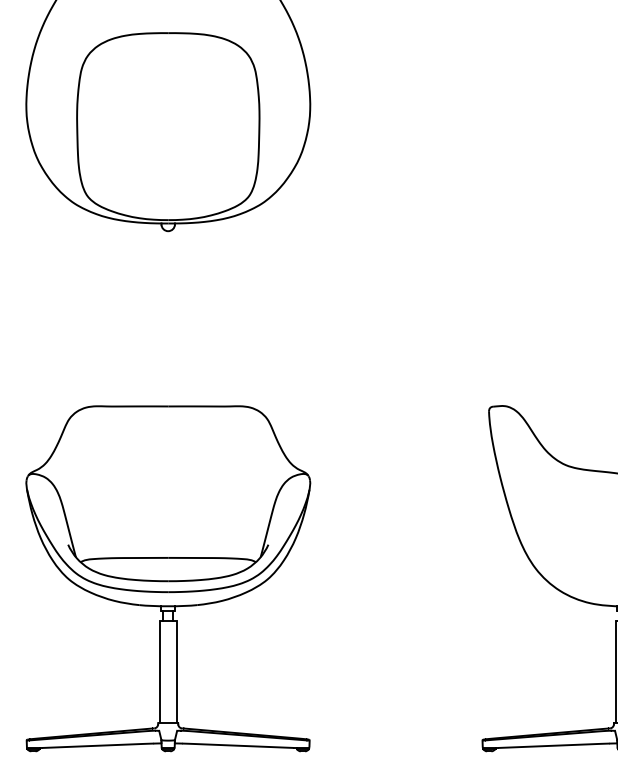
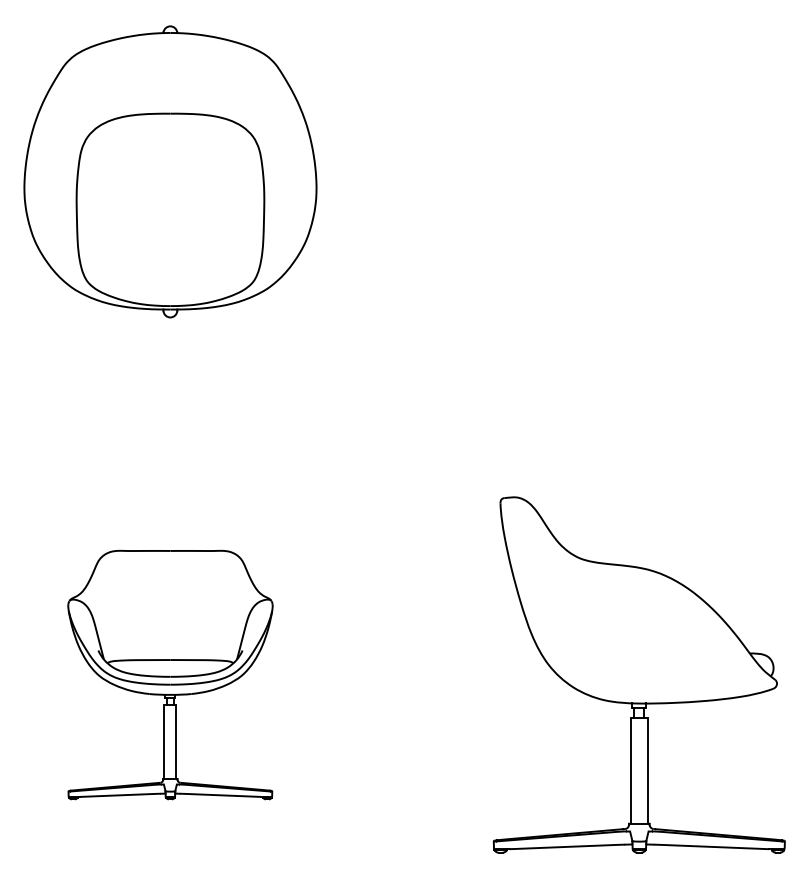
part: (168, 578) -> (170, 674), size x0.7

